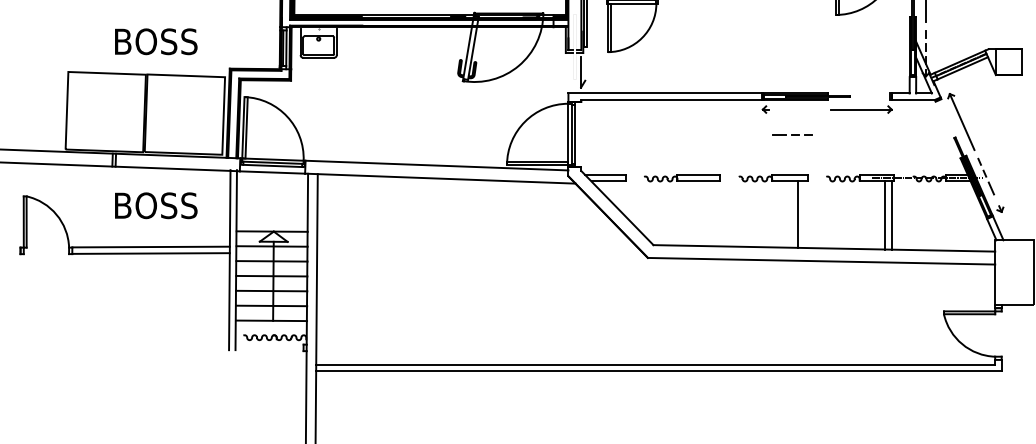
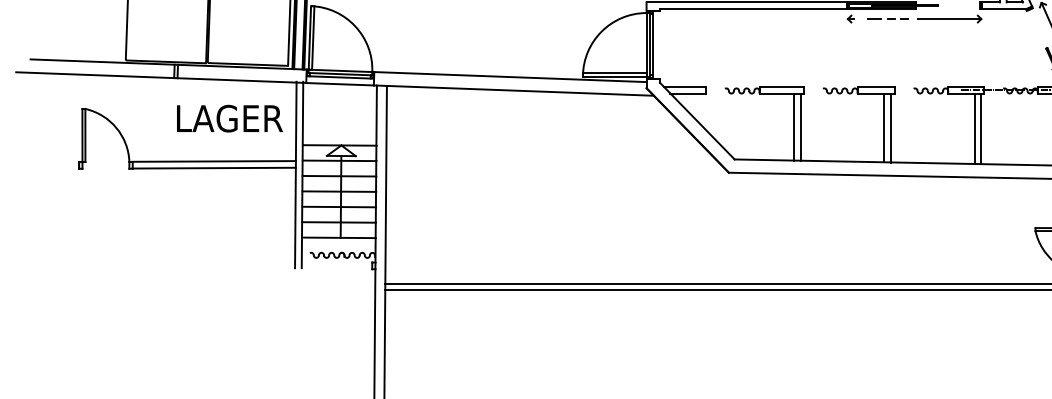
line: (792, 134) -> (887, 18), moved
text: (167, 205) -> (231, 118), BOSS -> LAGER
line: (710, 213) -> (793, 126), added
line: (717, 213) -> (800, 126), added
line: (804, 214) -> (891, 127), added

